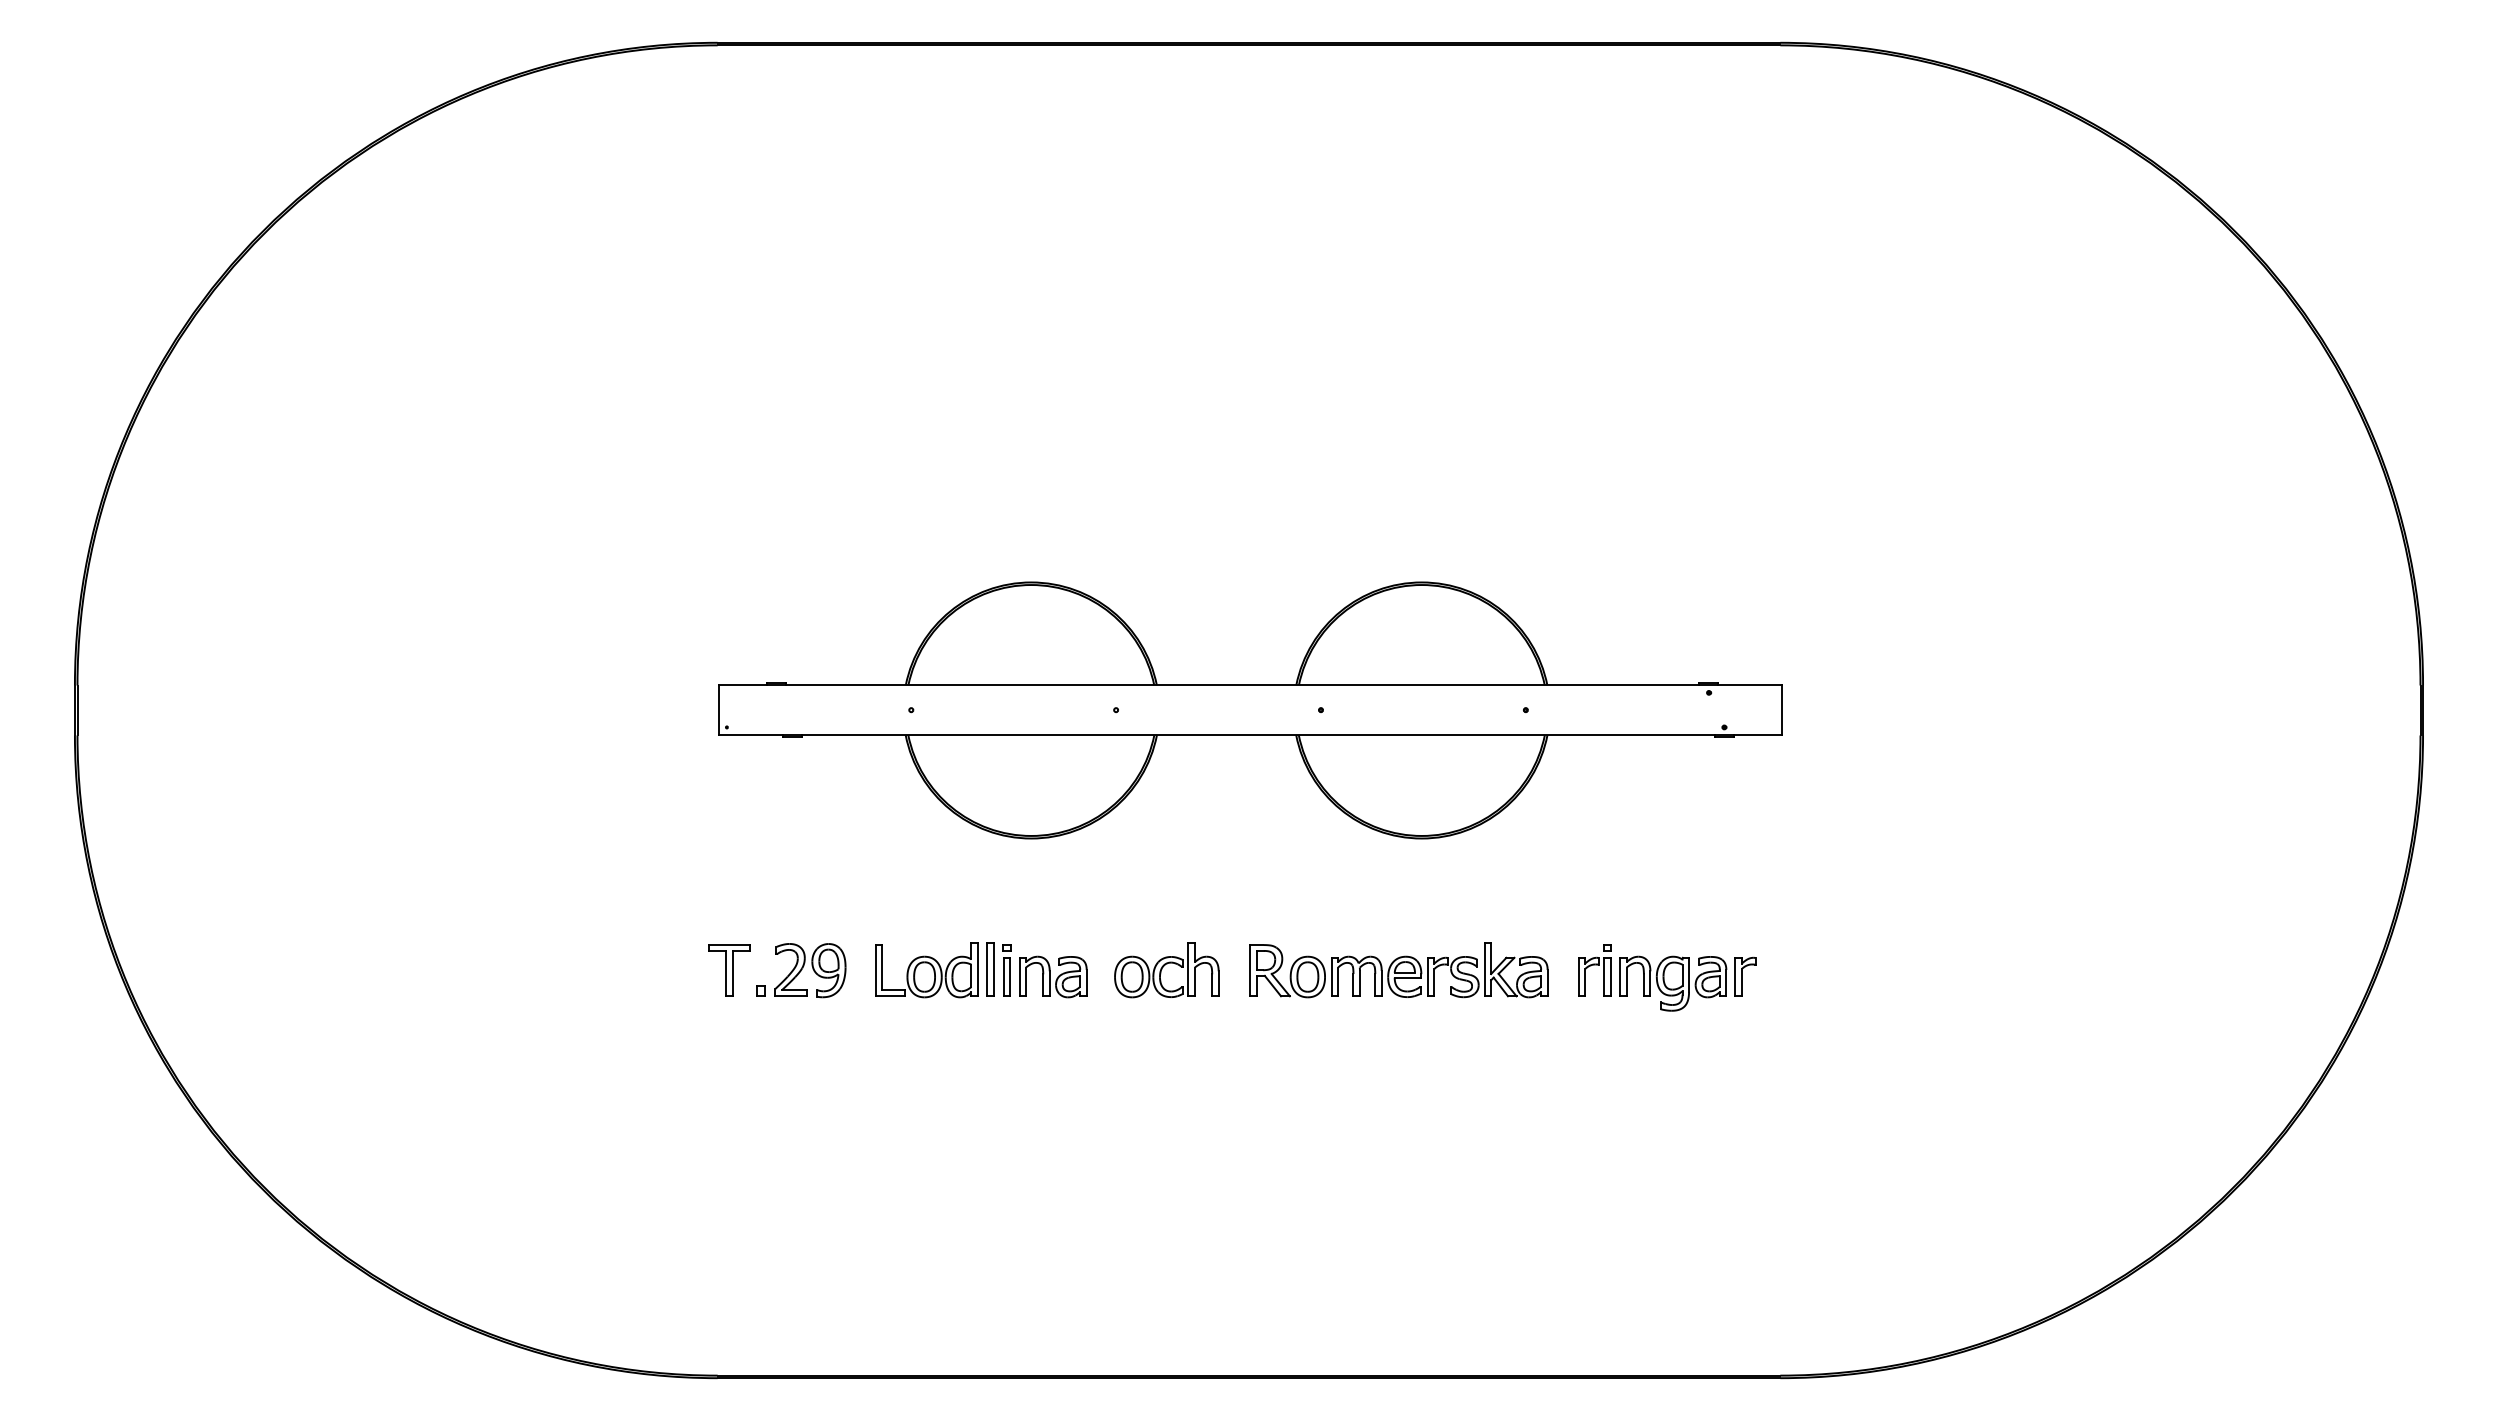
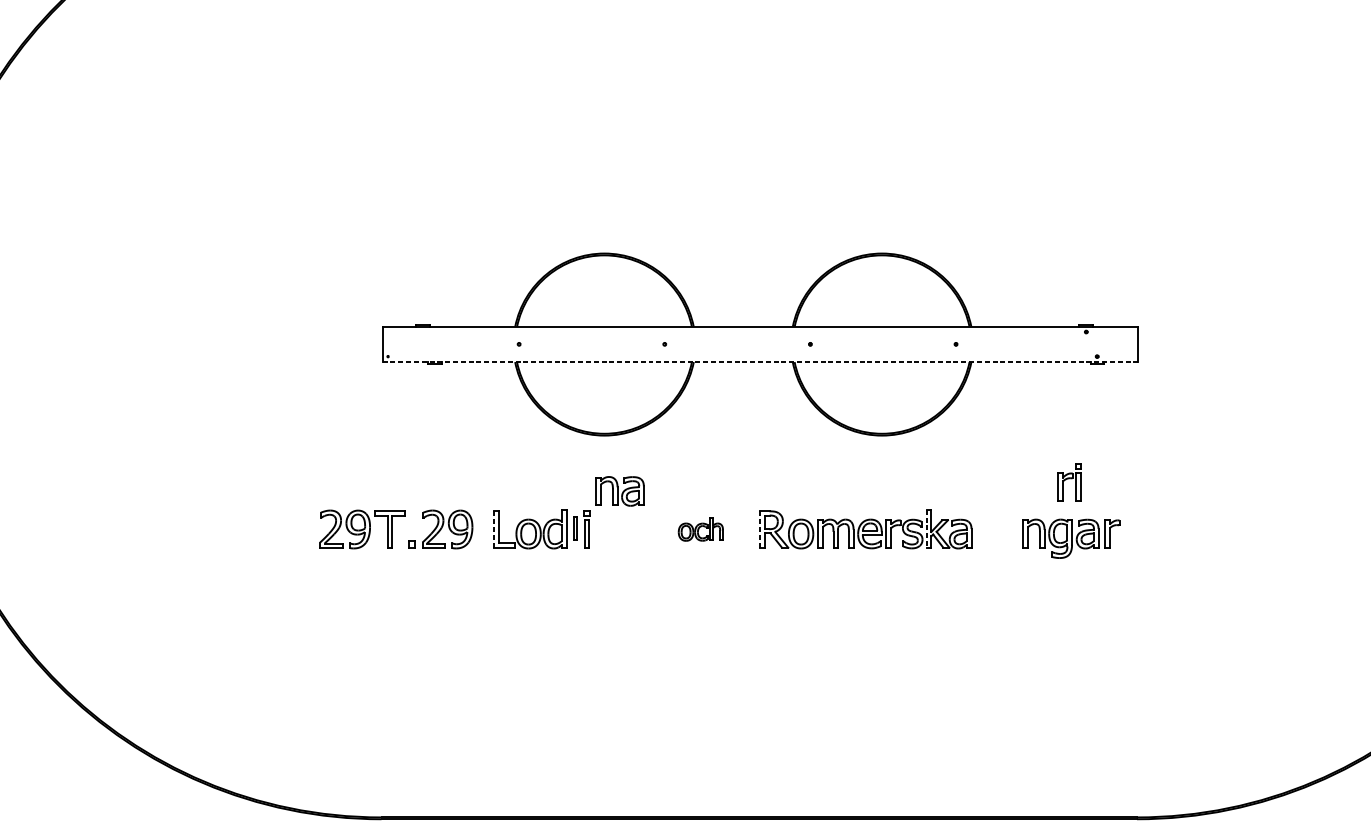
line: (1251, 735) -> (761, 362), solid -> dashed
part: (990, 969) -> (575, 528), size x0.6
line: (1484, 969) -> (926, 528), solid -> dashed
part: (666, 970) -> (345, 529), added
line: (875, 970) -> (493, 529), solid -> dashed
part: (1166, 970) -> (700, 529), size x0.6
line: (1250, 970) -> (760, 529), solid -> dashed
part: (1594, 970) -> (1069, 482), moved
part: (1053, 976) -> (620, 491), moved

